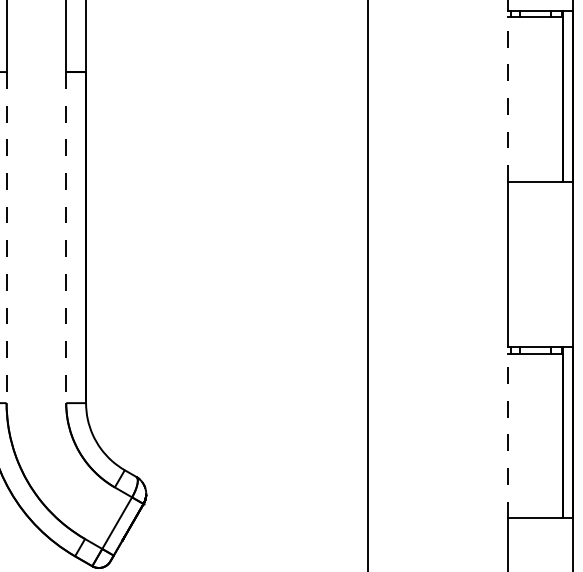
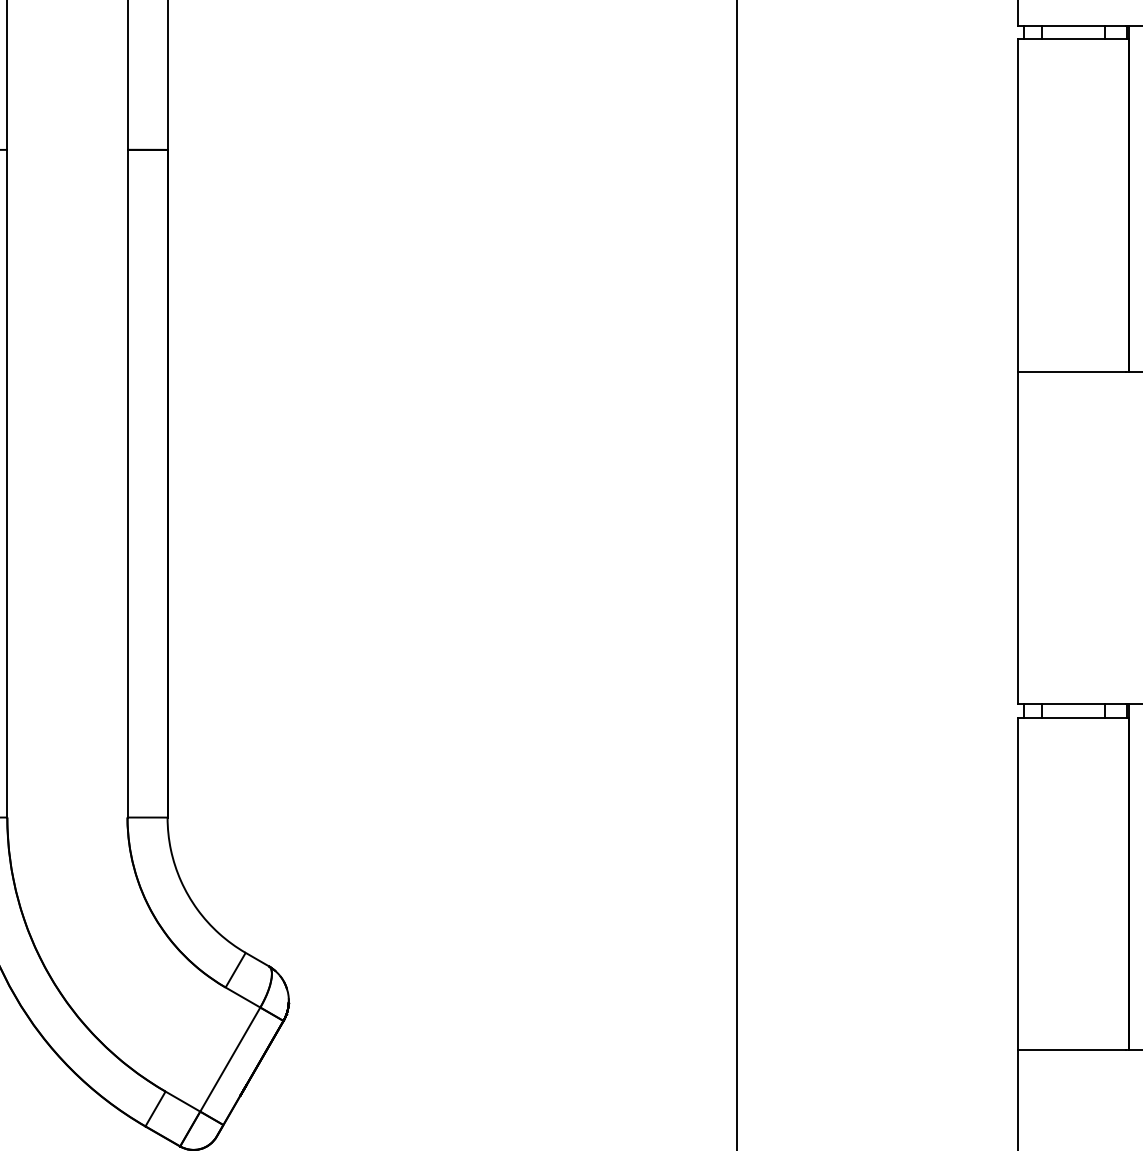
line: (507, 99) -> (1017, 205), dashed -> solid
line: (6, 237) -> (7, 483), dashed -> solid
line: (66, 237) -> (128, 483), dashed -> solid
line: (507, 435) -> (1017, 882), dashed -> solid

